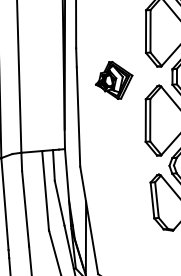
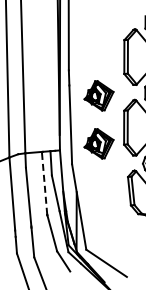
part: (113, 140) -> (98, 143), added
line: (45, 190) -> (44, 183), solid -> dashed

